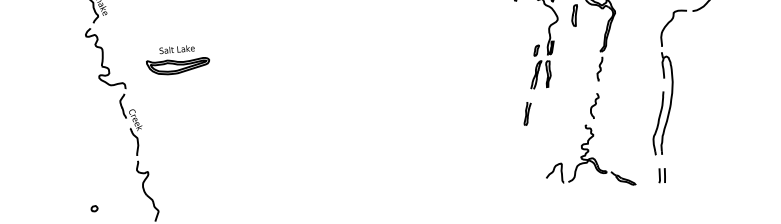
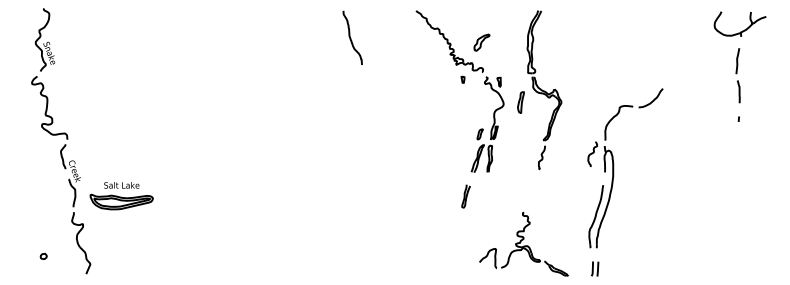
part: (177, 60) -> (121, 196), moved
part: (594, 105) -> (592, 153), moved
part: (94, 208) -> (43, 256), moved

